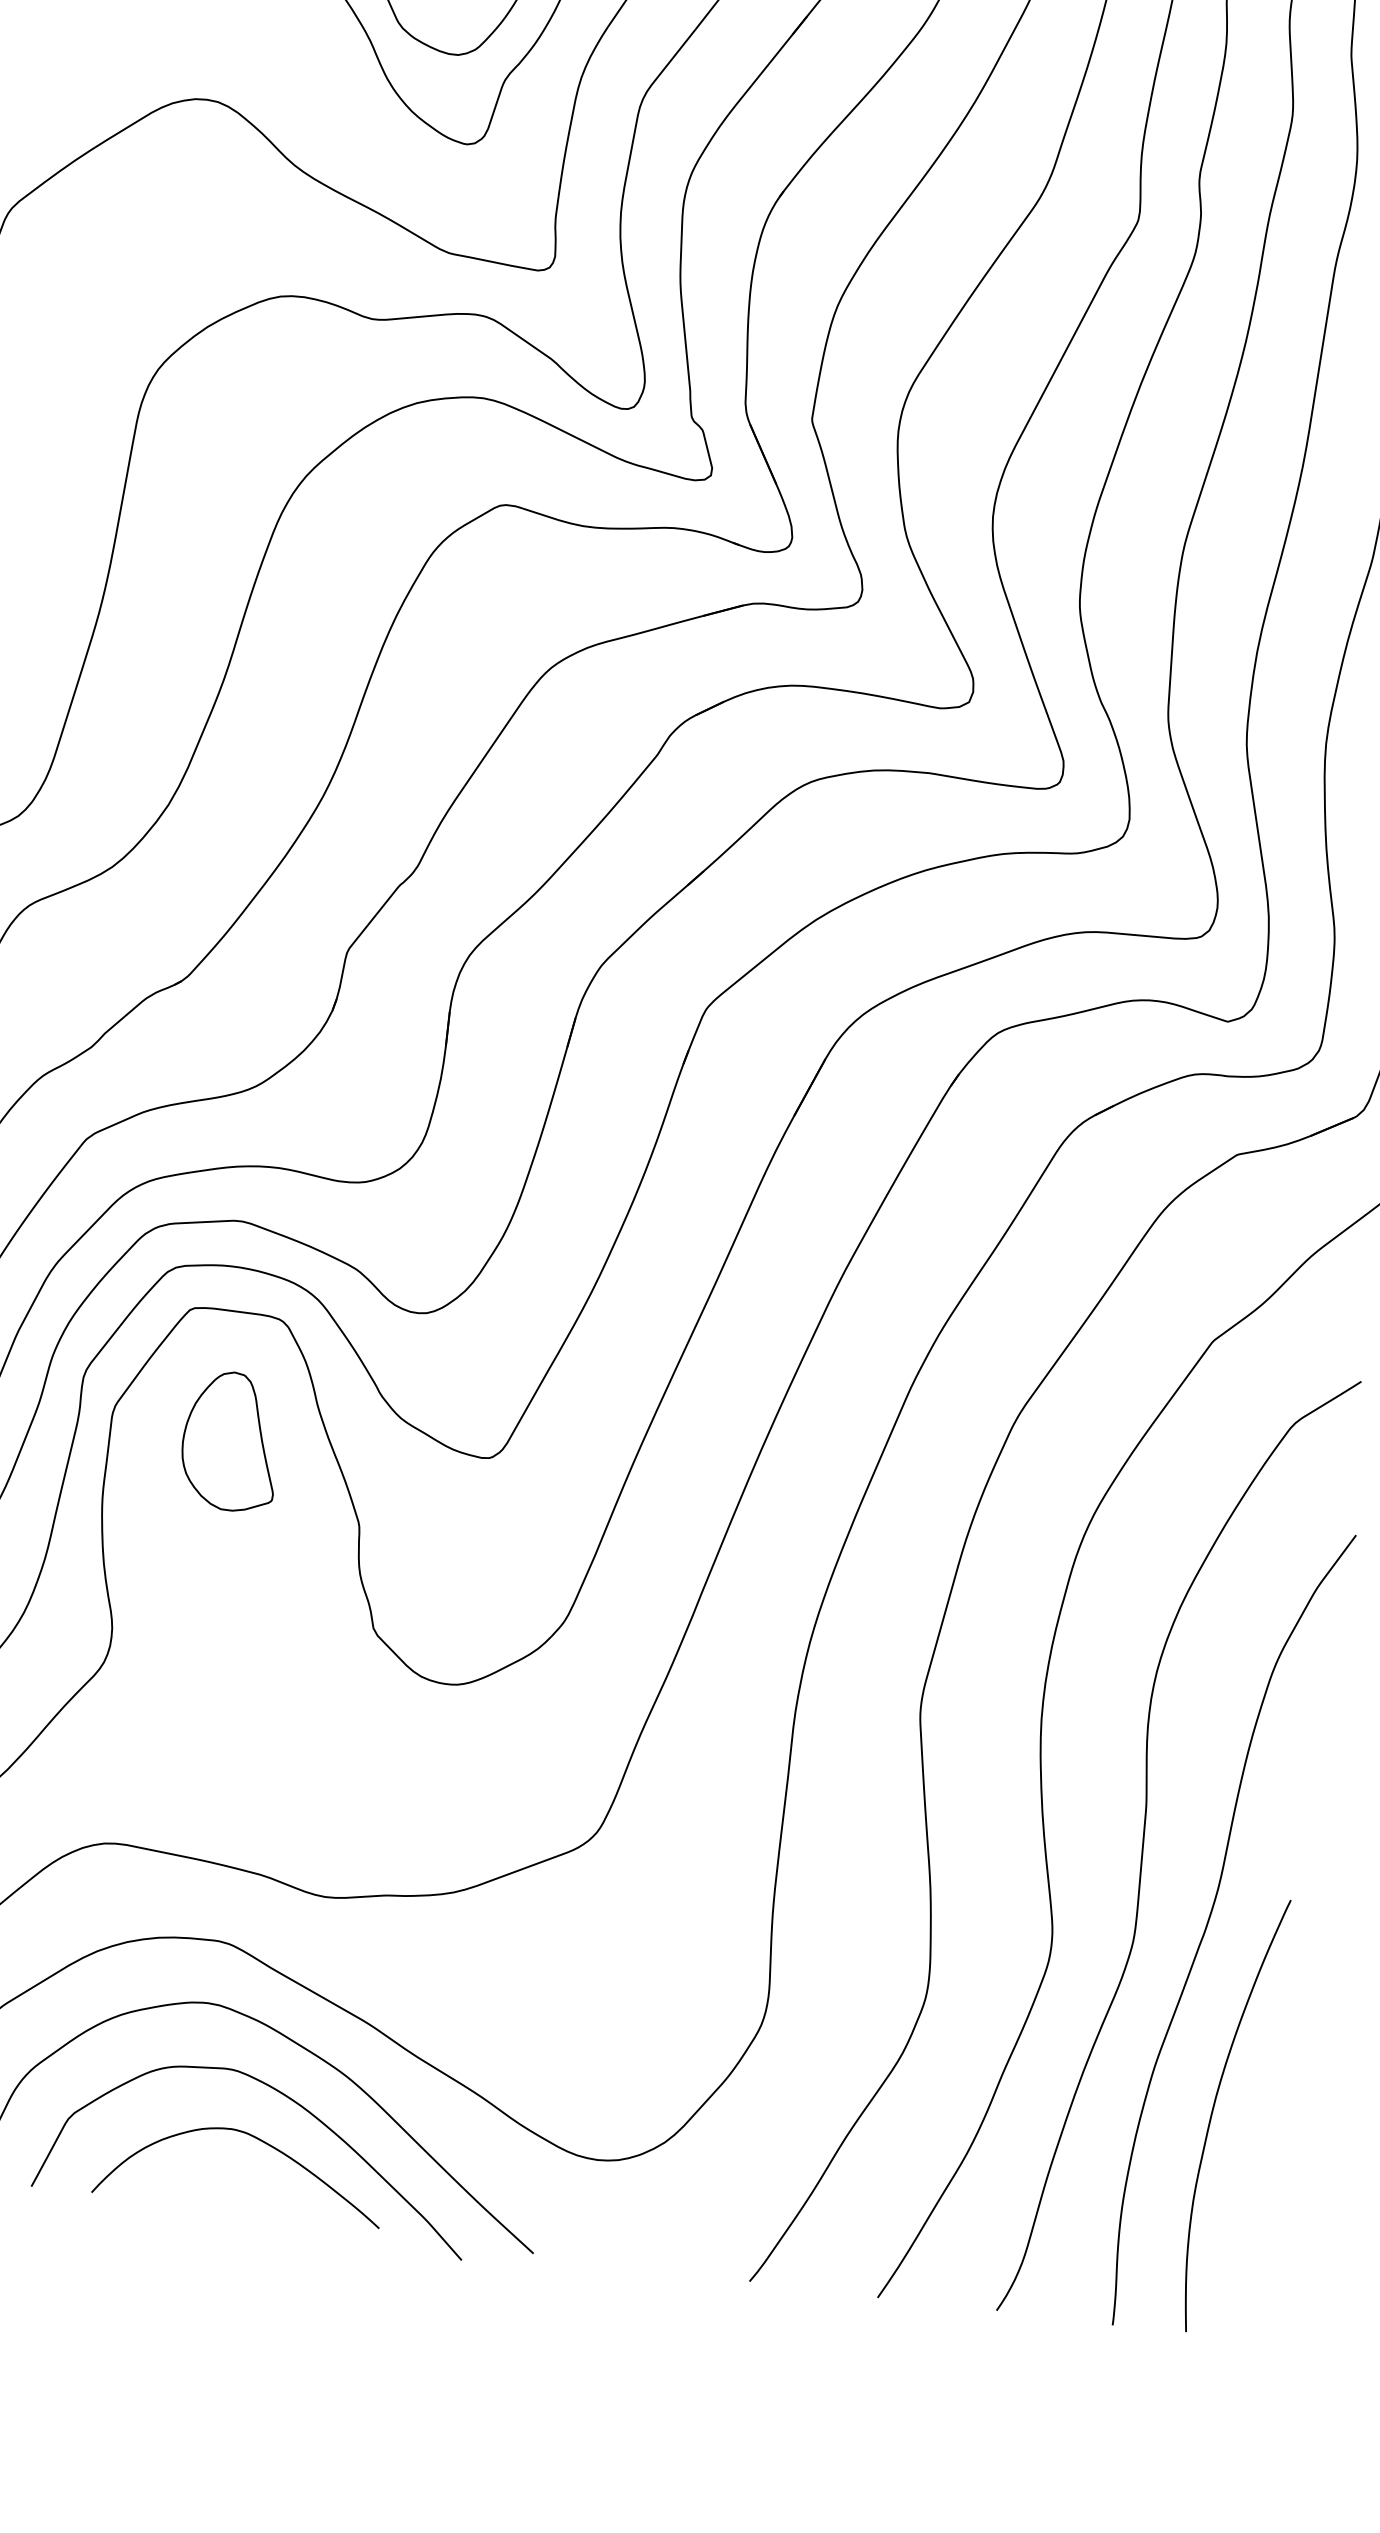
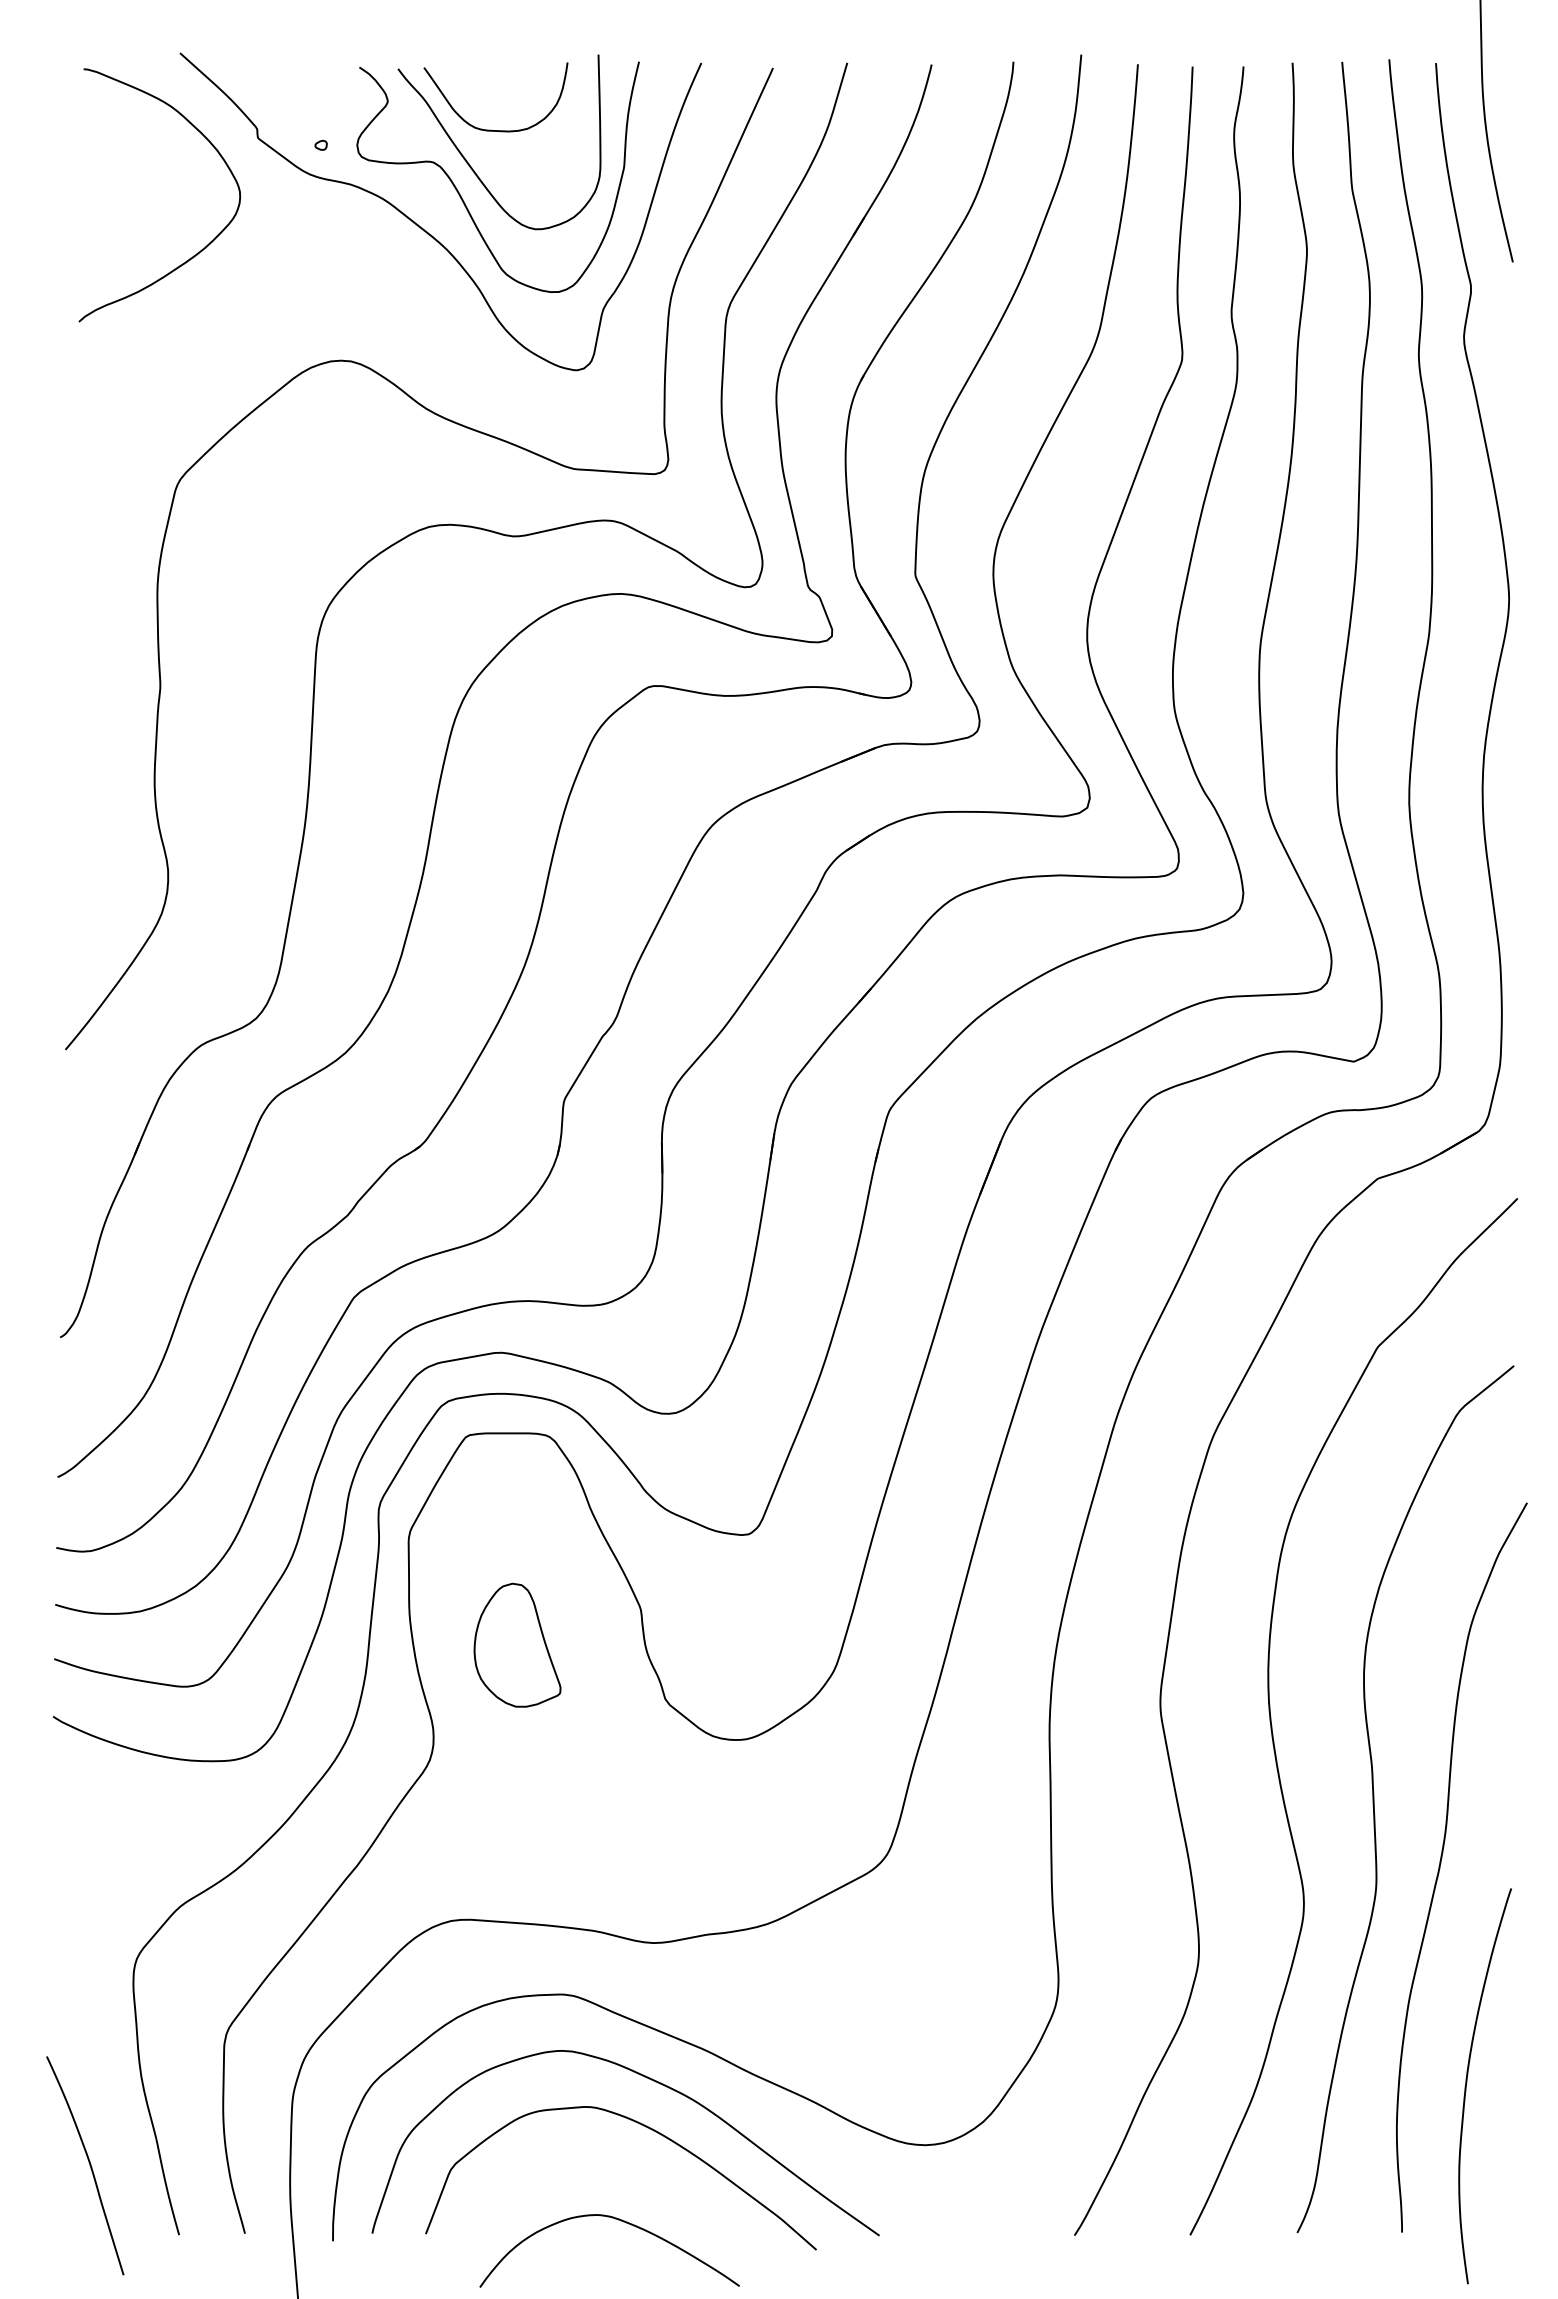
part: (231, 1440) -> (517, 1644), moved
curve: (1214, 2109) -> (1467, 2083), moved
curve: (259, 2141) -> (623, 2222), moved

